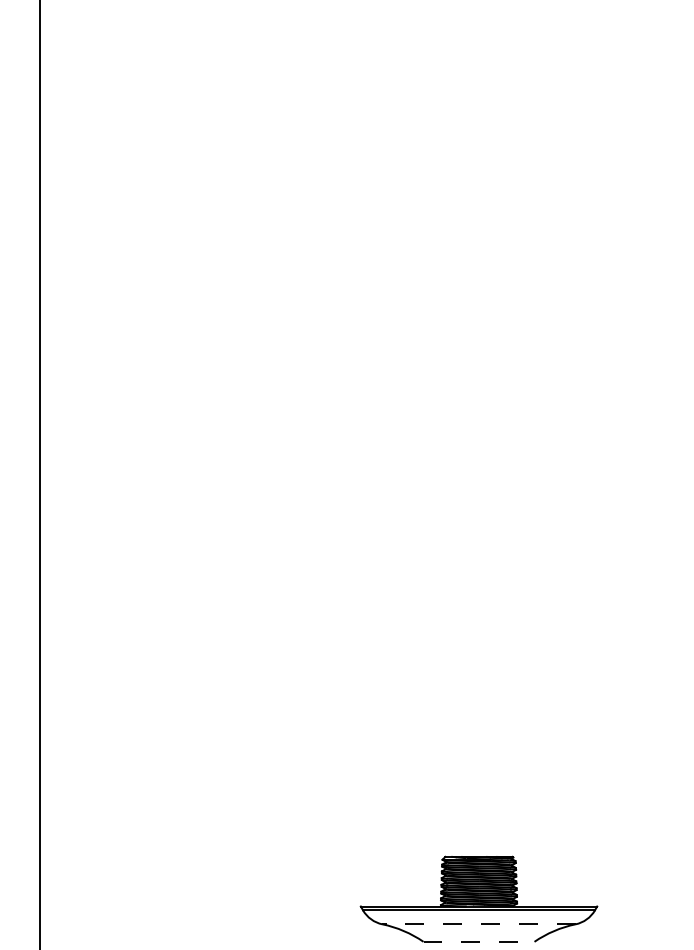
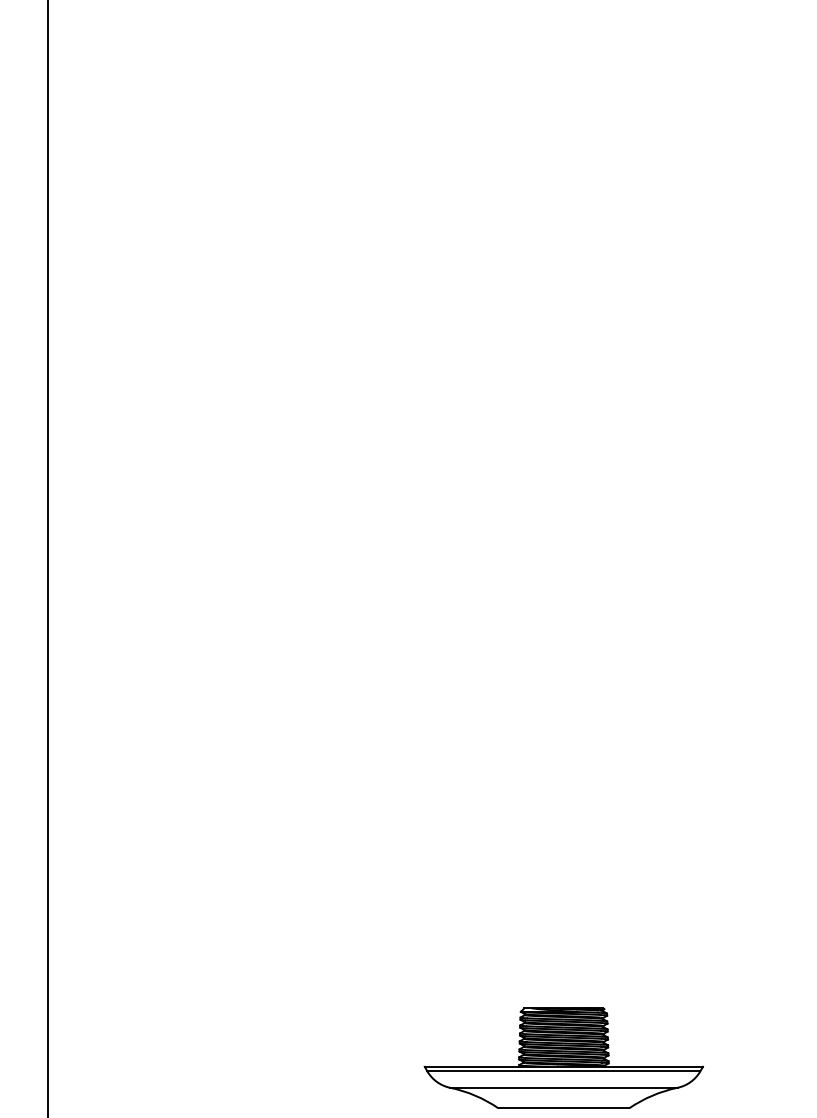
line: (478, 924) -> (563, 1087), dashed -> solid
line: (479, 941) -> (564, 1108), dashed -> solid

